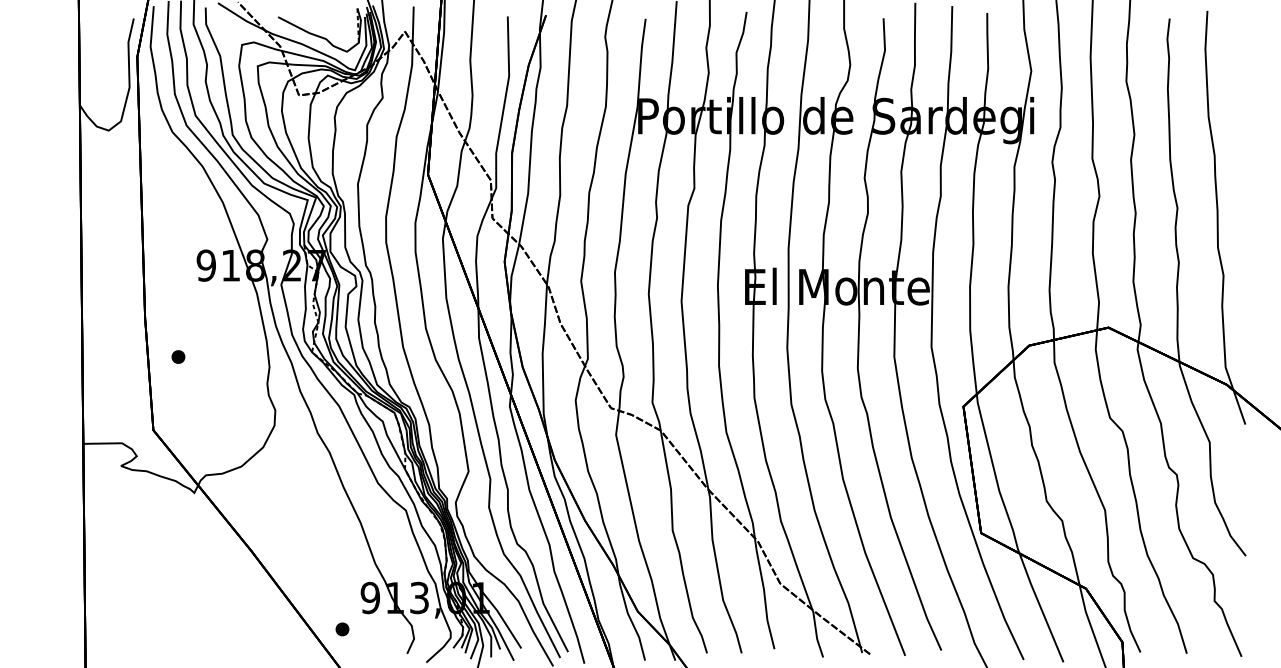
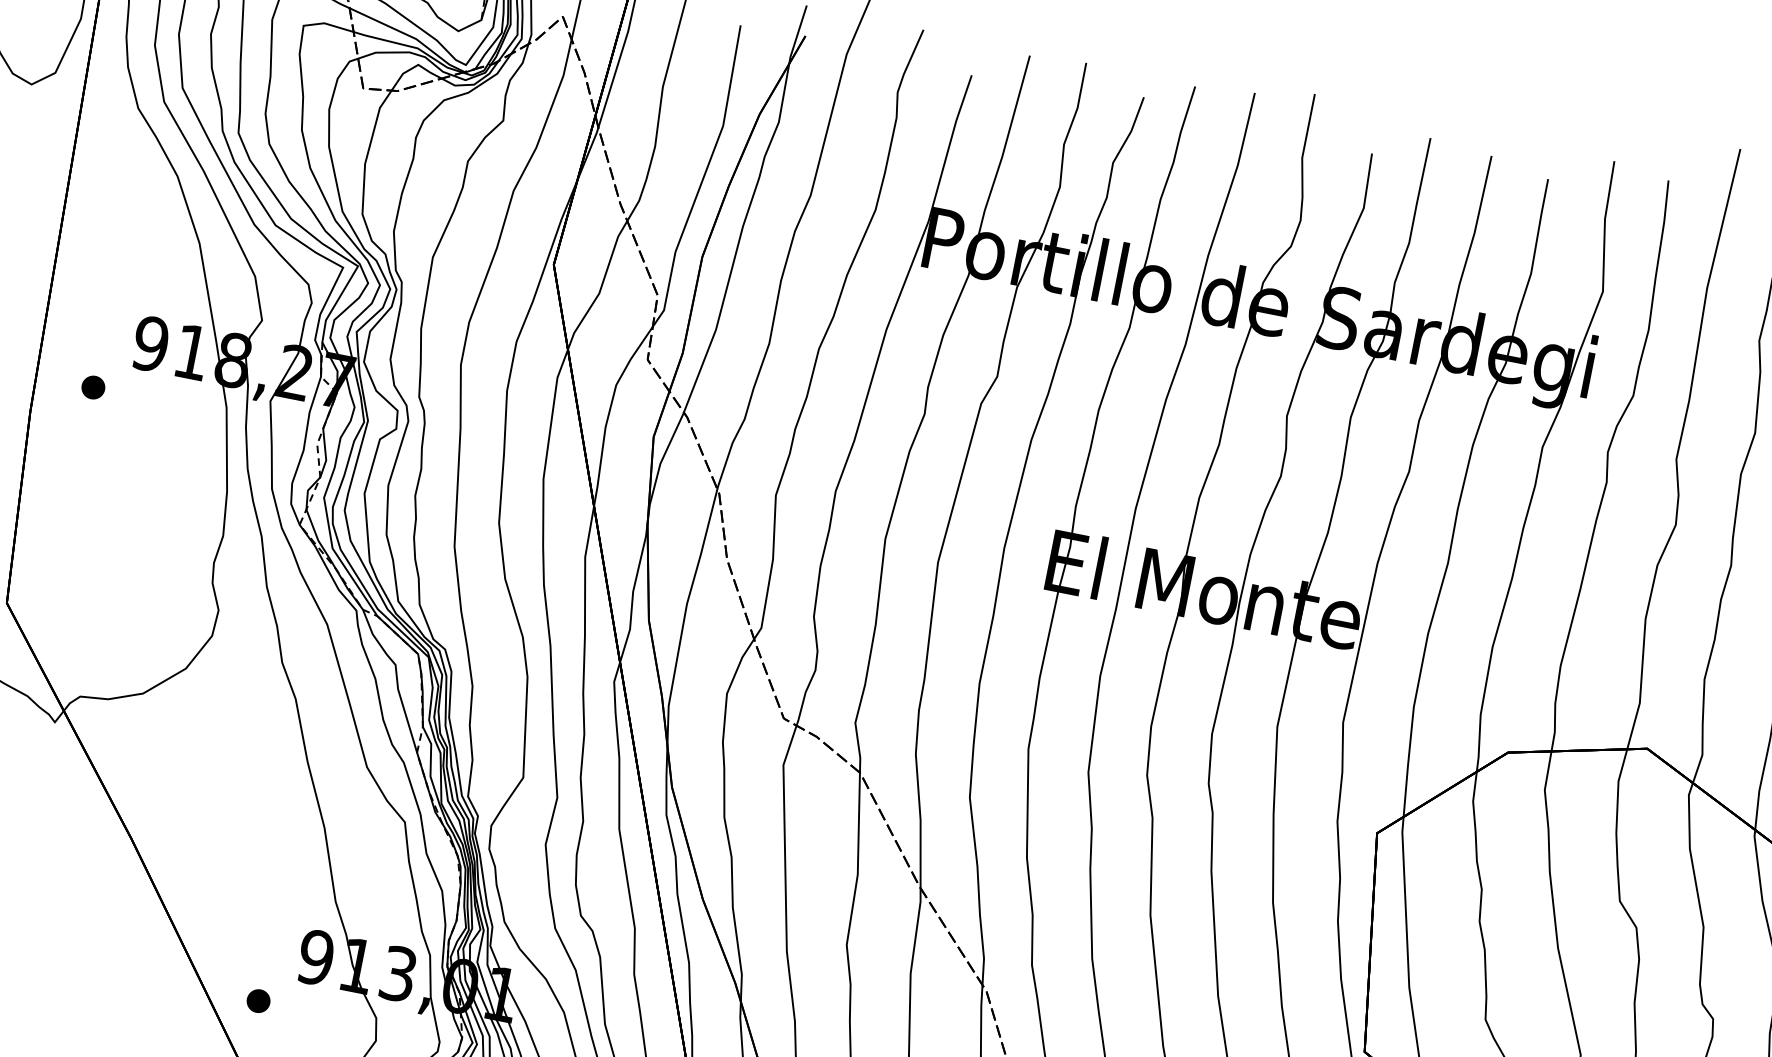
part: (178, 356) -> (93, 386), moved

